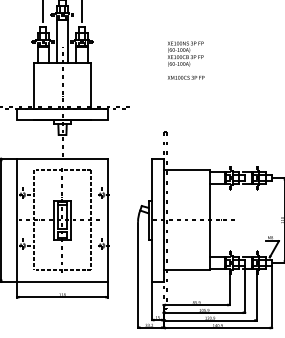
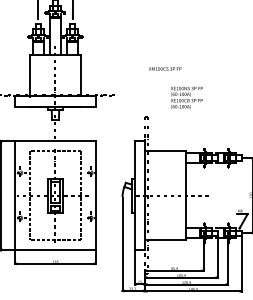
text: (185, 53) -> (186, 97), moved

